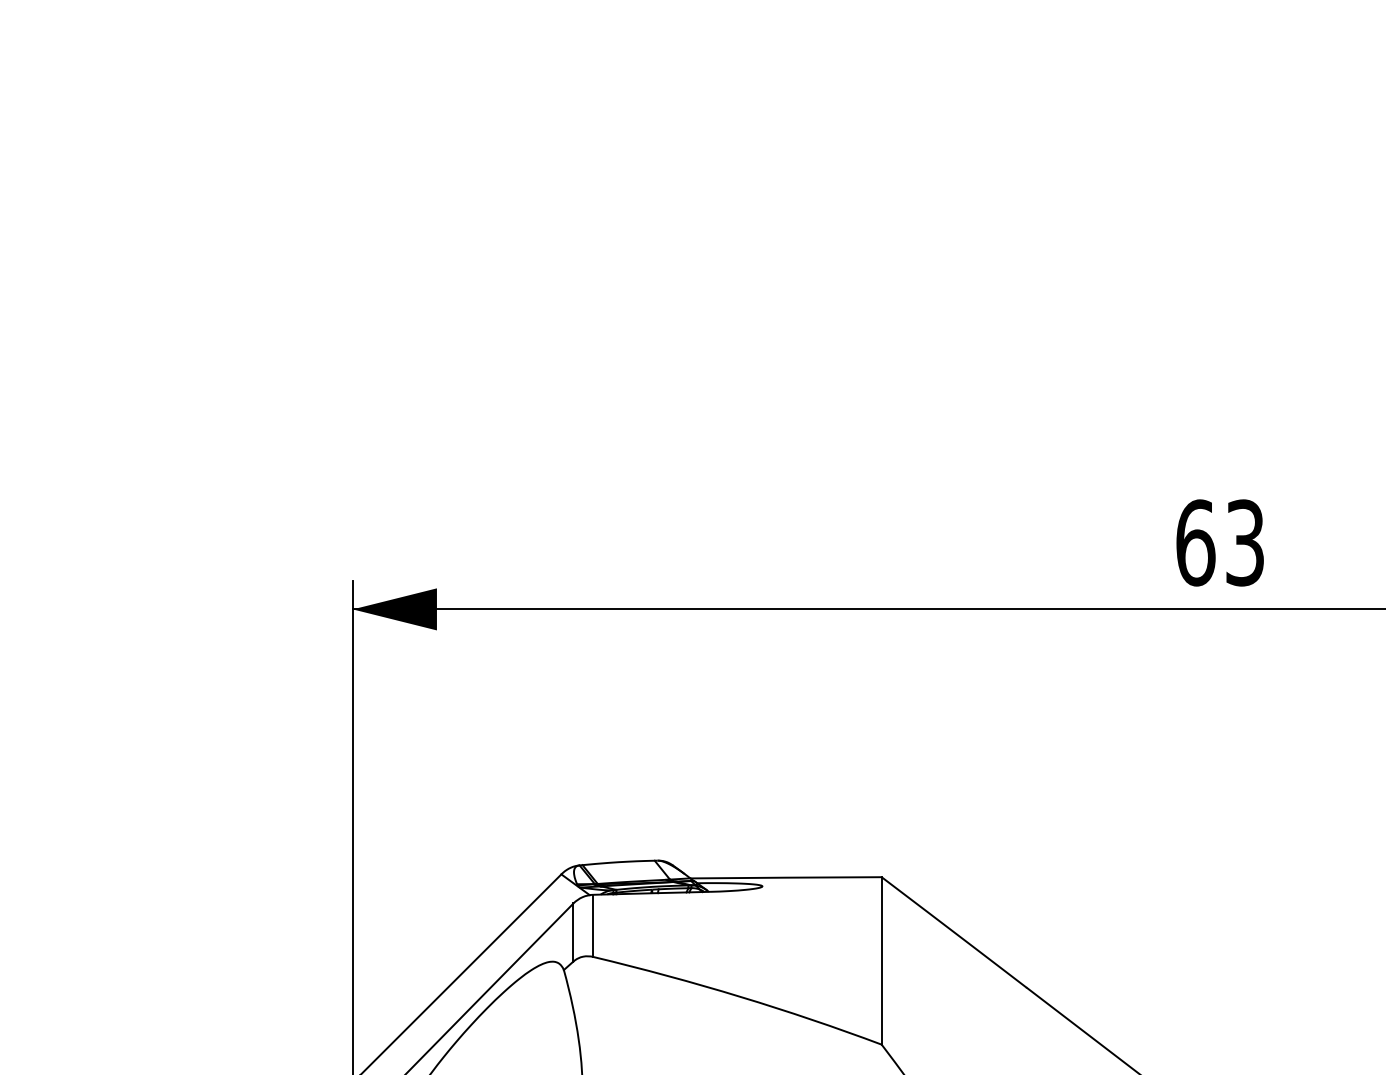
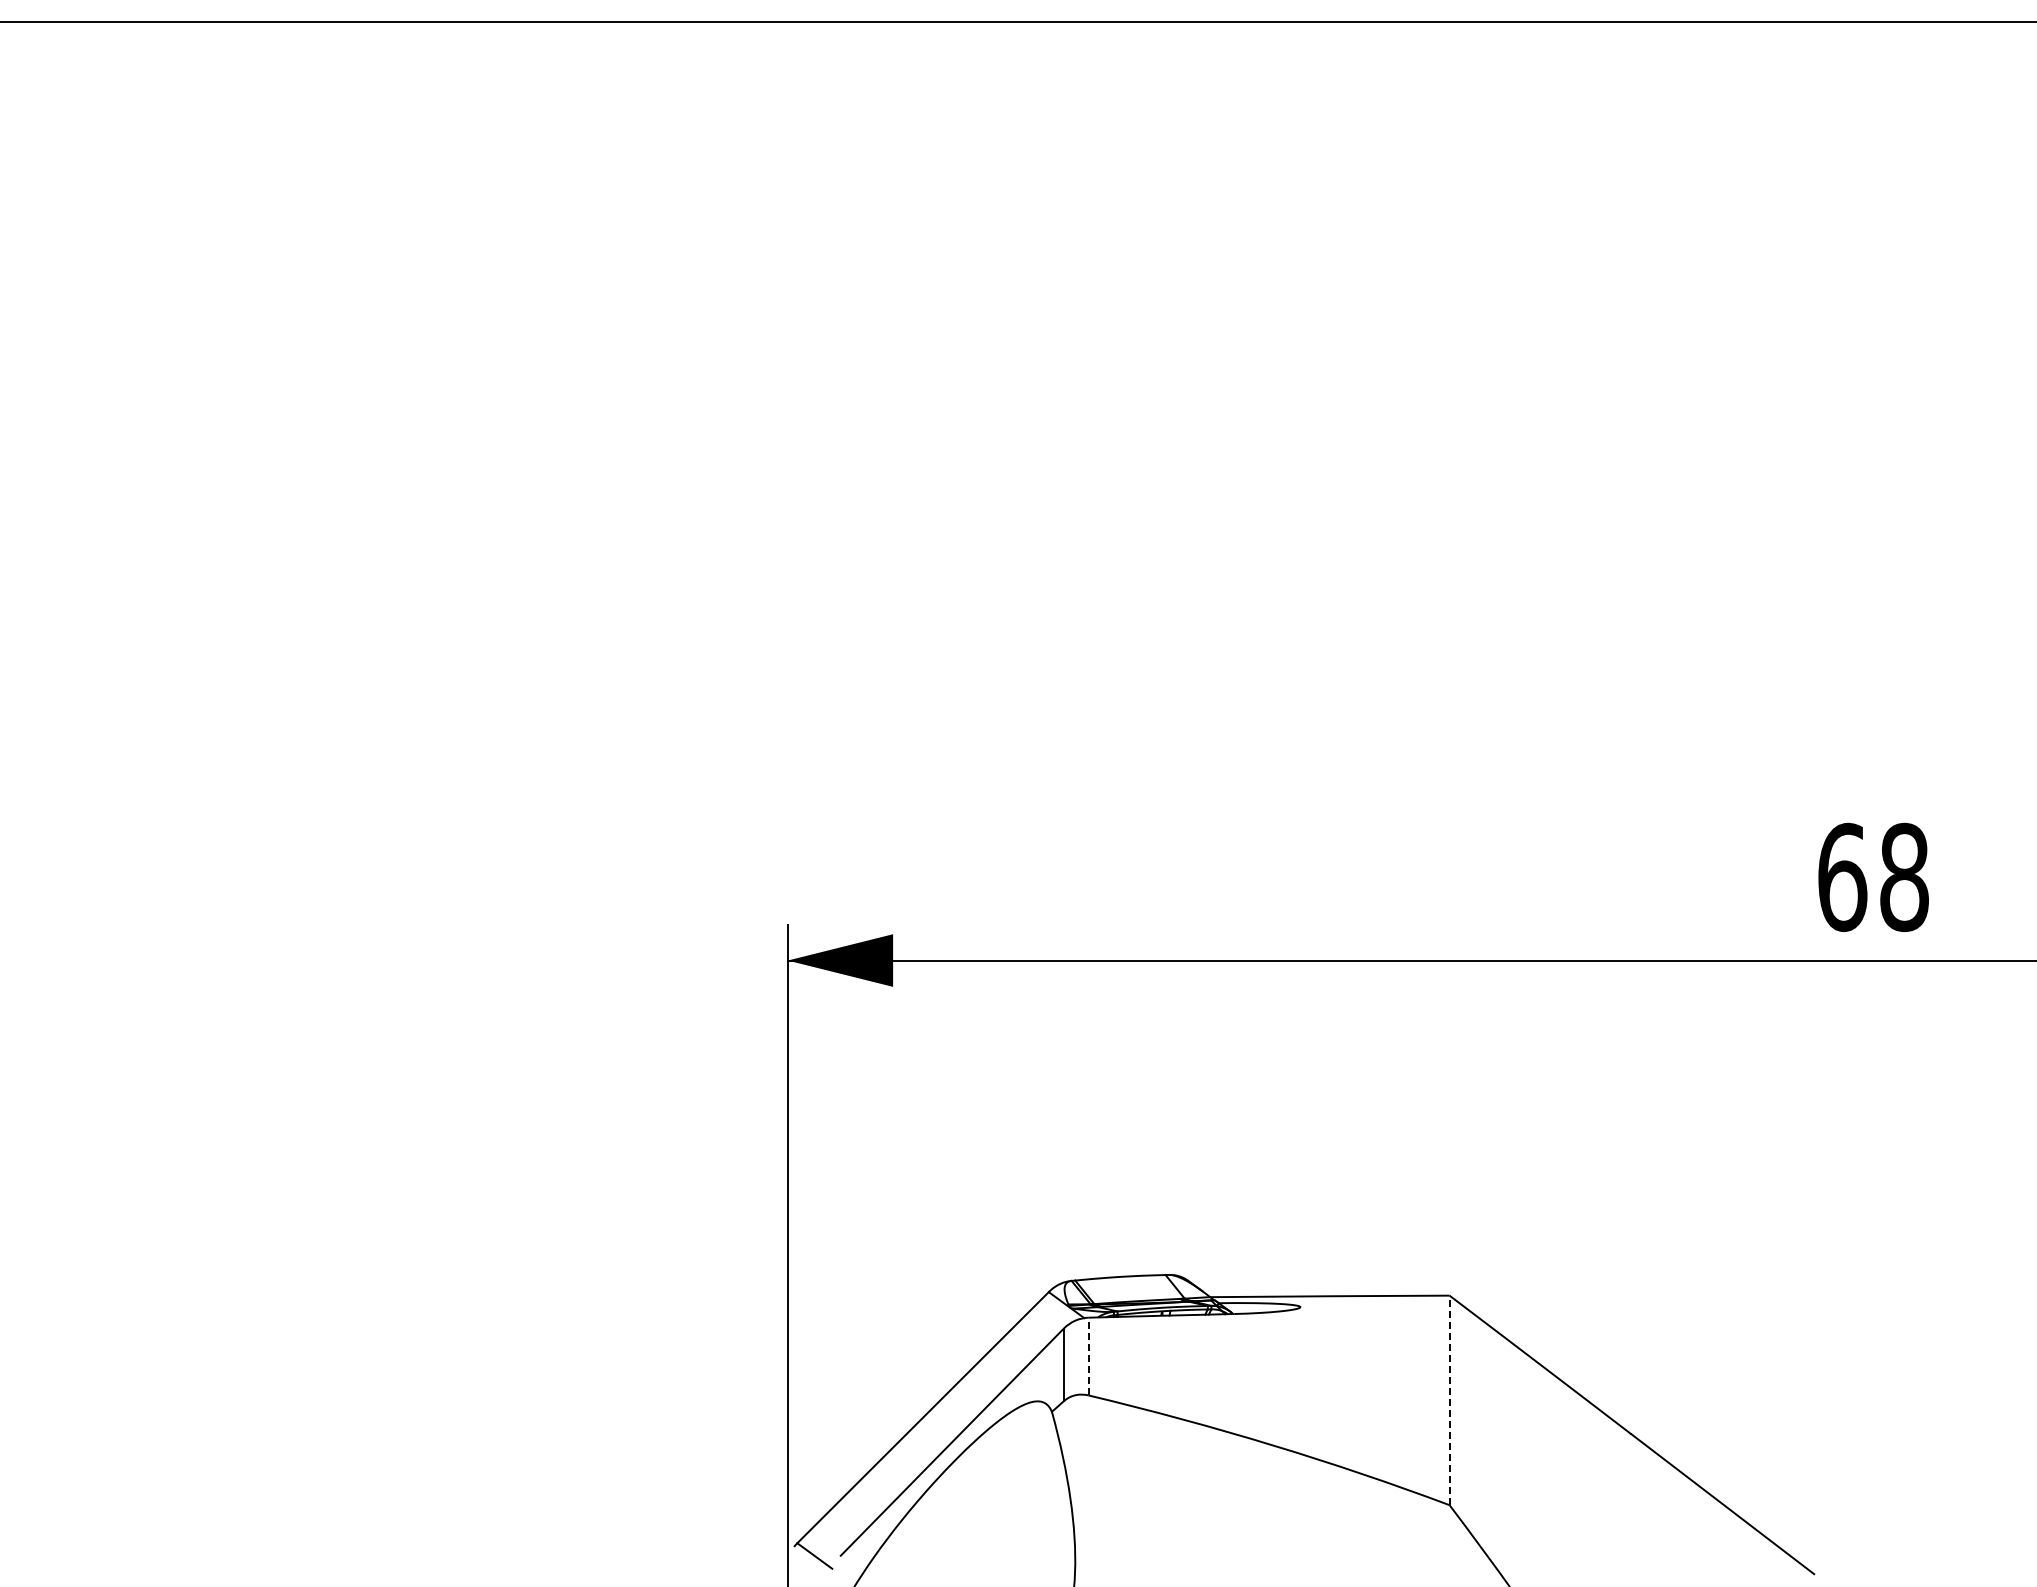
text: (1245, 543) -> (1904, 877), 63 -> 68
line: (593, 925) -> (1088, 1356), solid -> dashed
line: (881, 960) -> (1449, 1400), solid -> dashed

